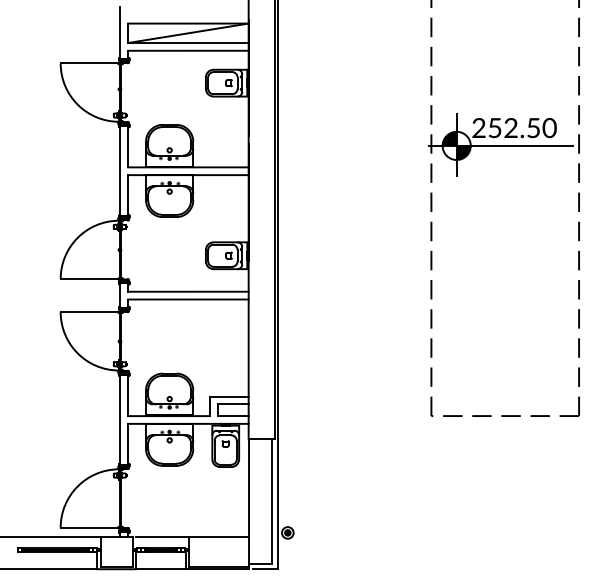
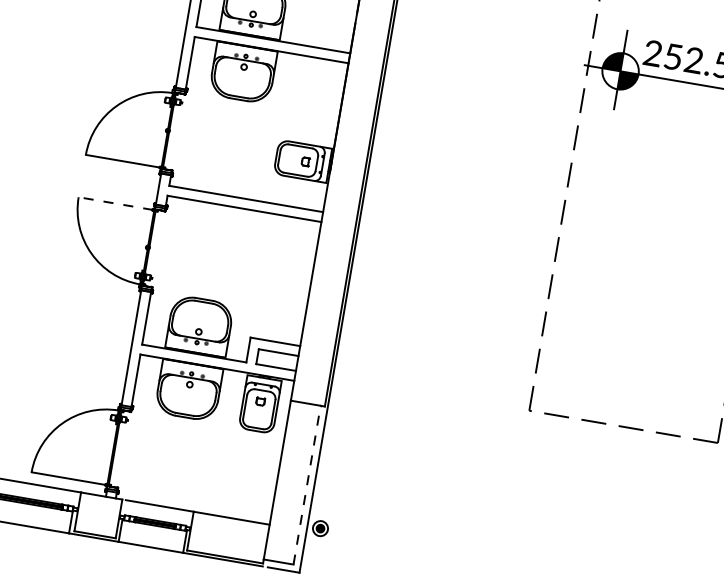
line: (89, 312) -> (115, 203), solid -> dashed
line: (271, 501) -> (306, 484), solid -> dashed

